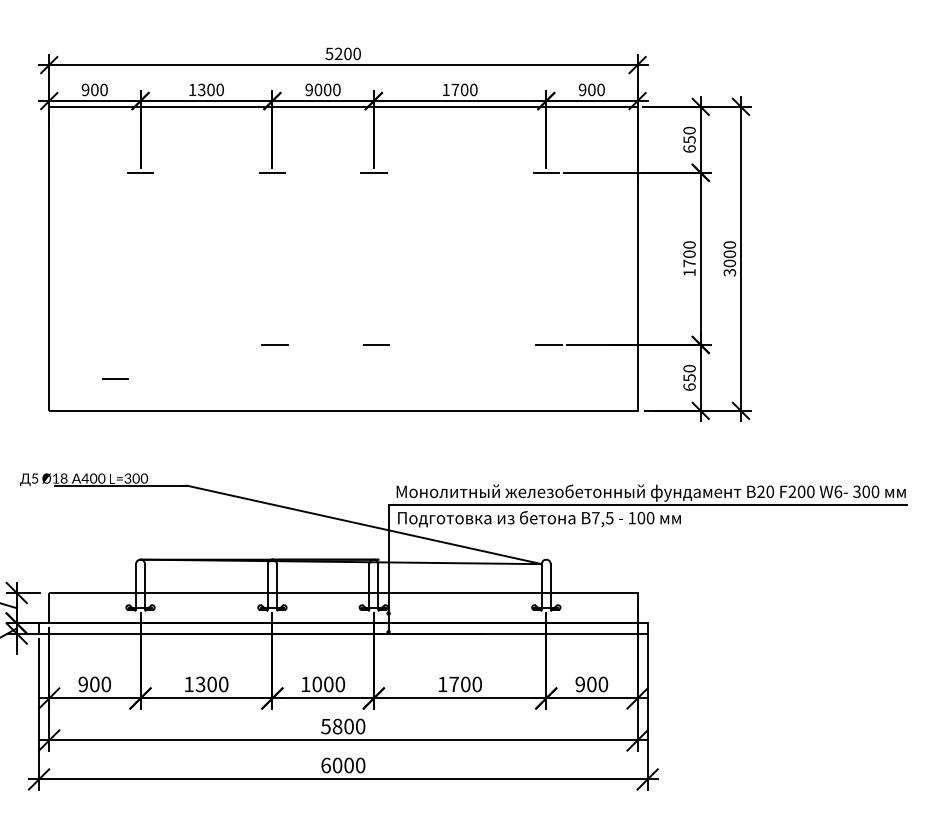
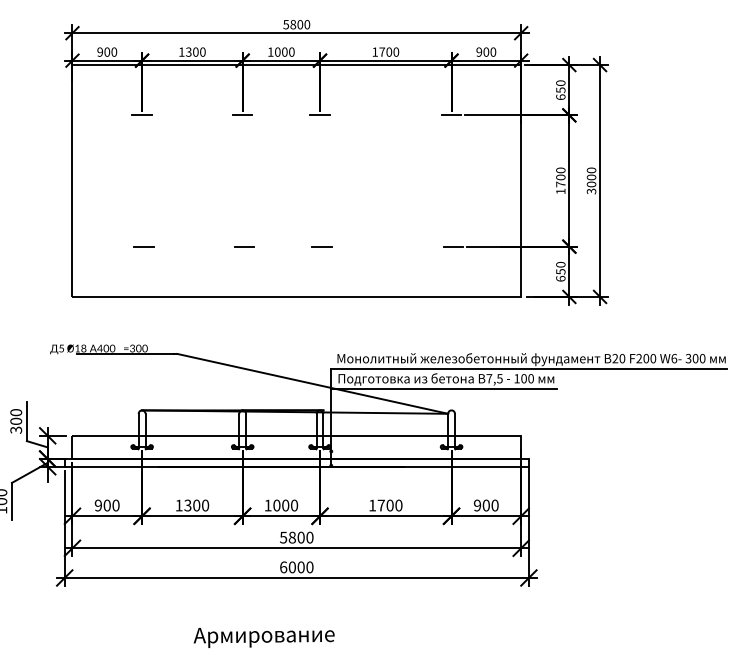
text: (339, 53) -> (293, 24), 5200 -> 5800
text: (308, 89) -> (270, 51), 9000 -> 1000
line: (114, 378) -> (143, 246), moved
line: (535, 530) -> (443, 388), added

